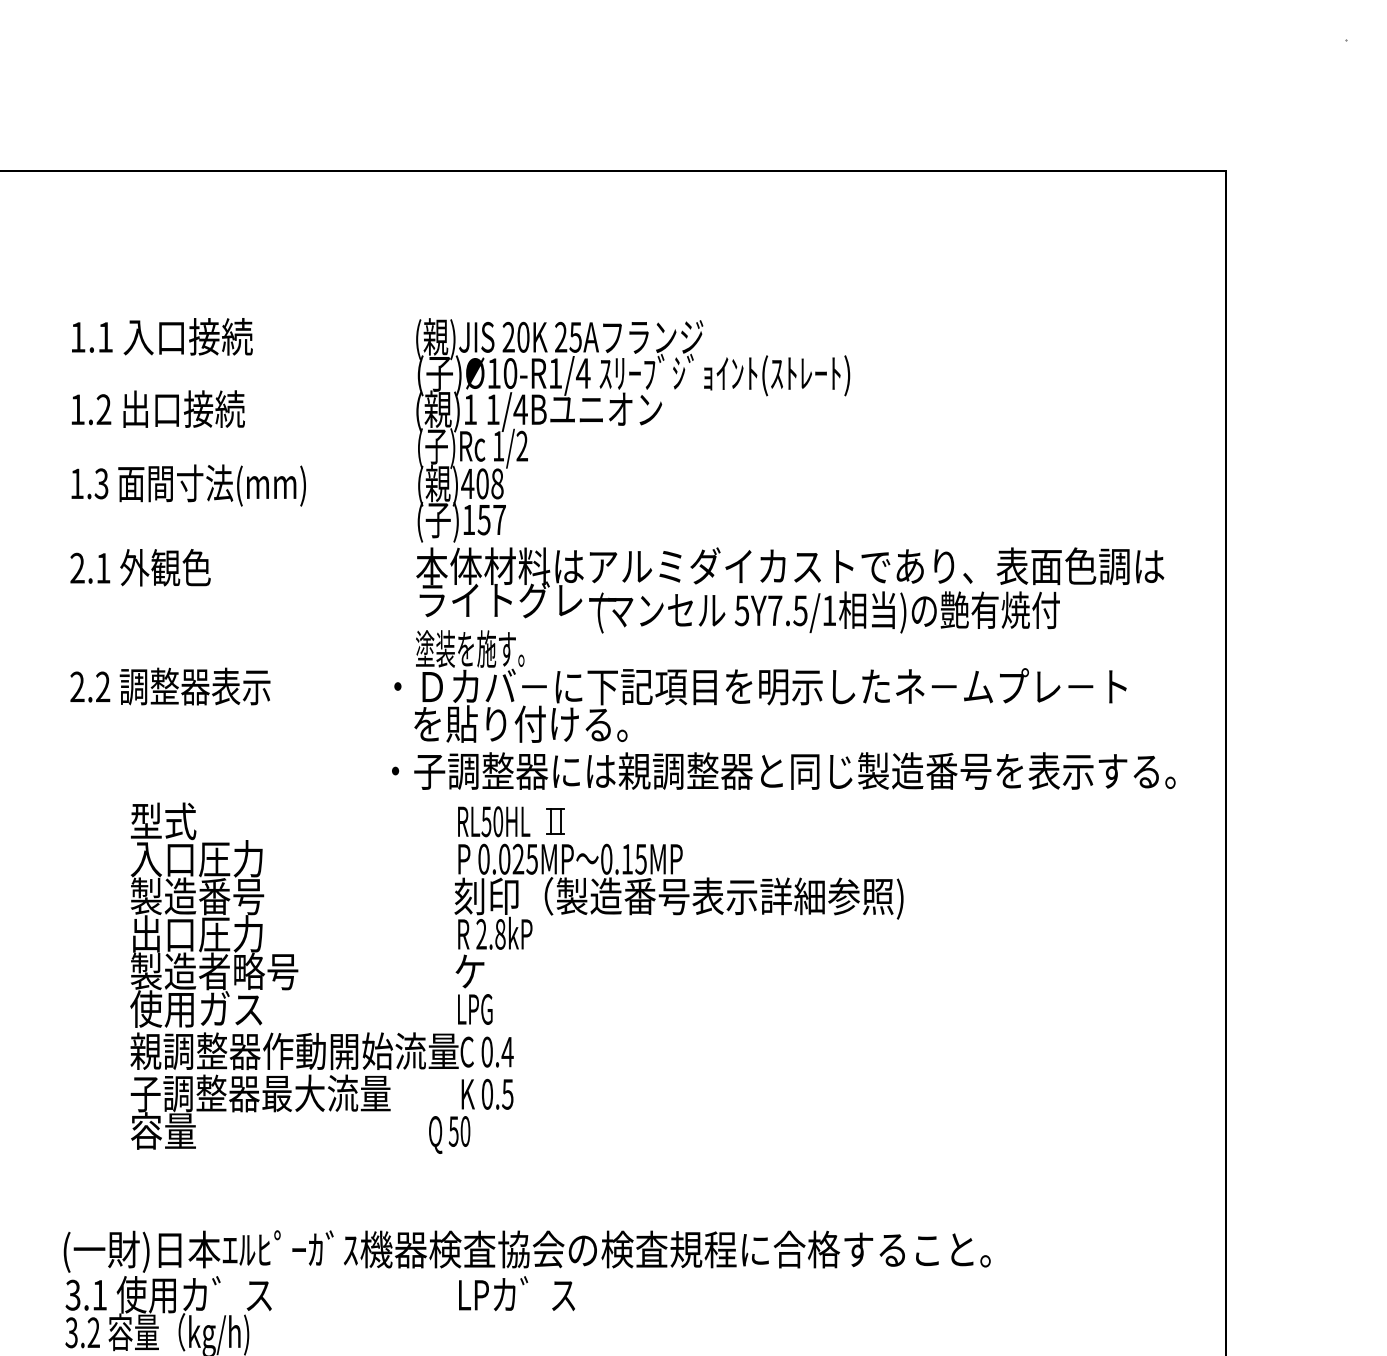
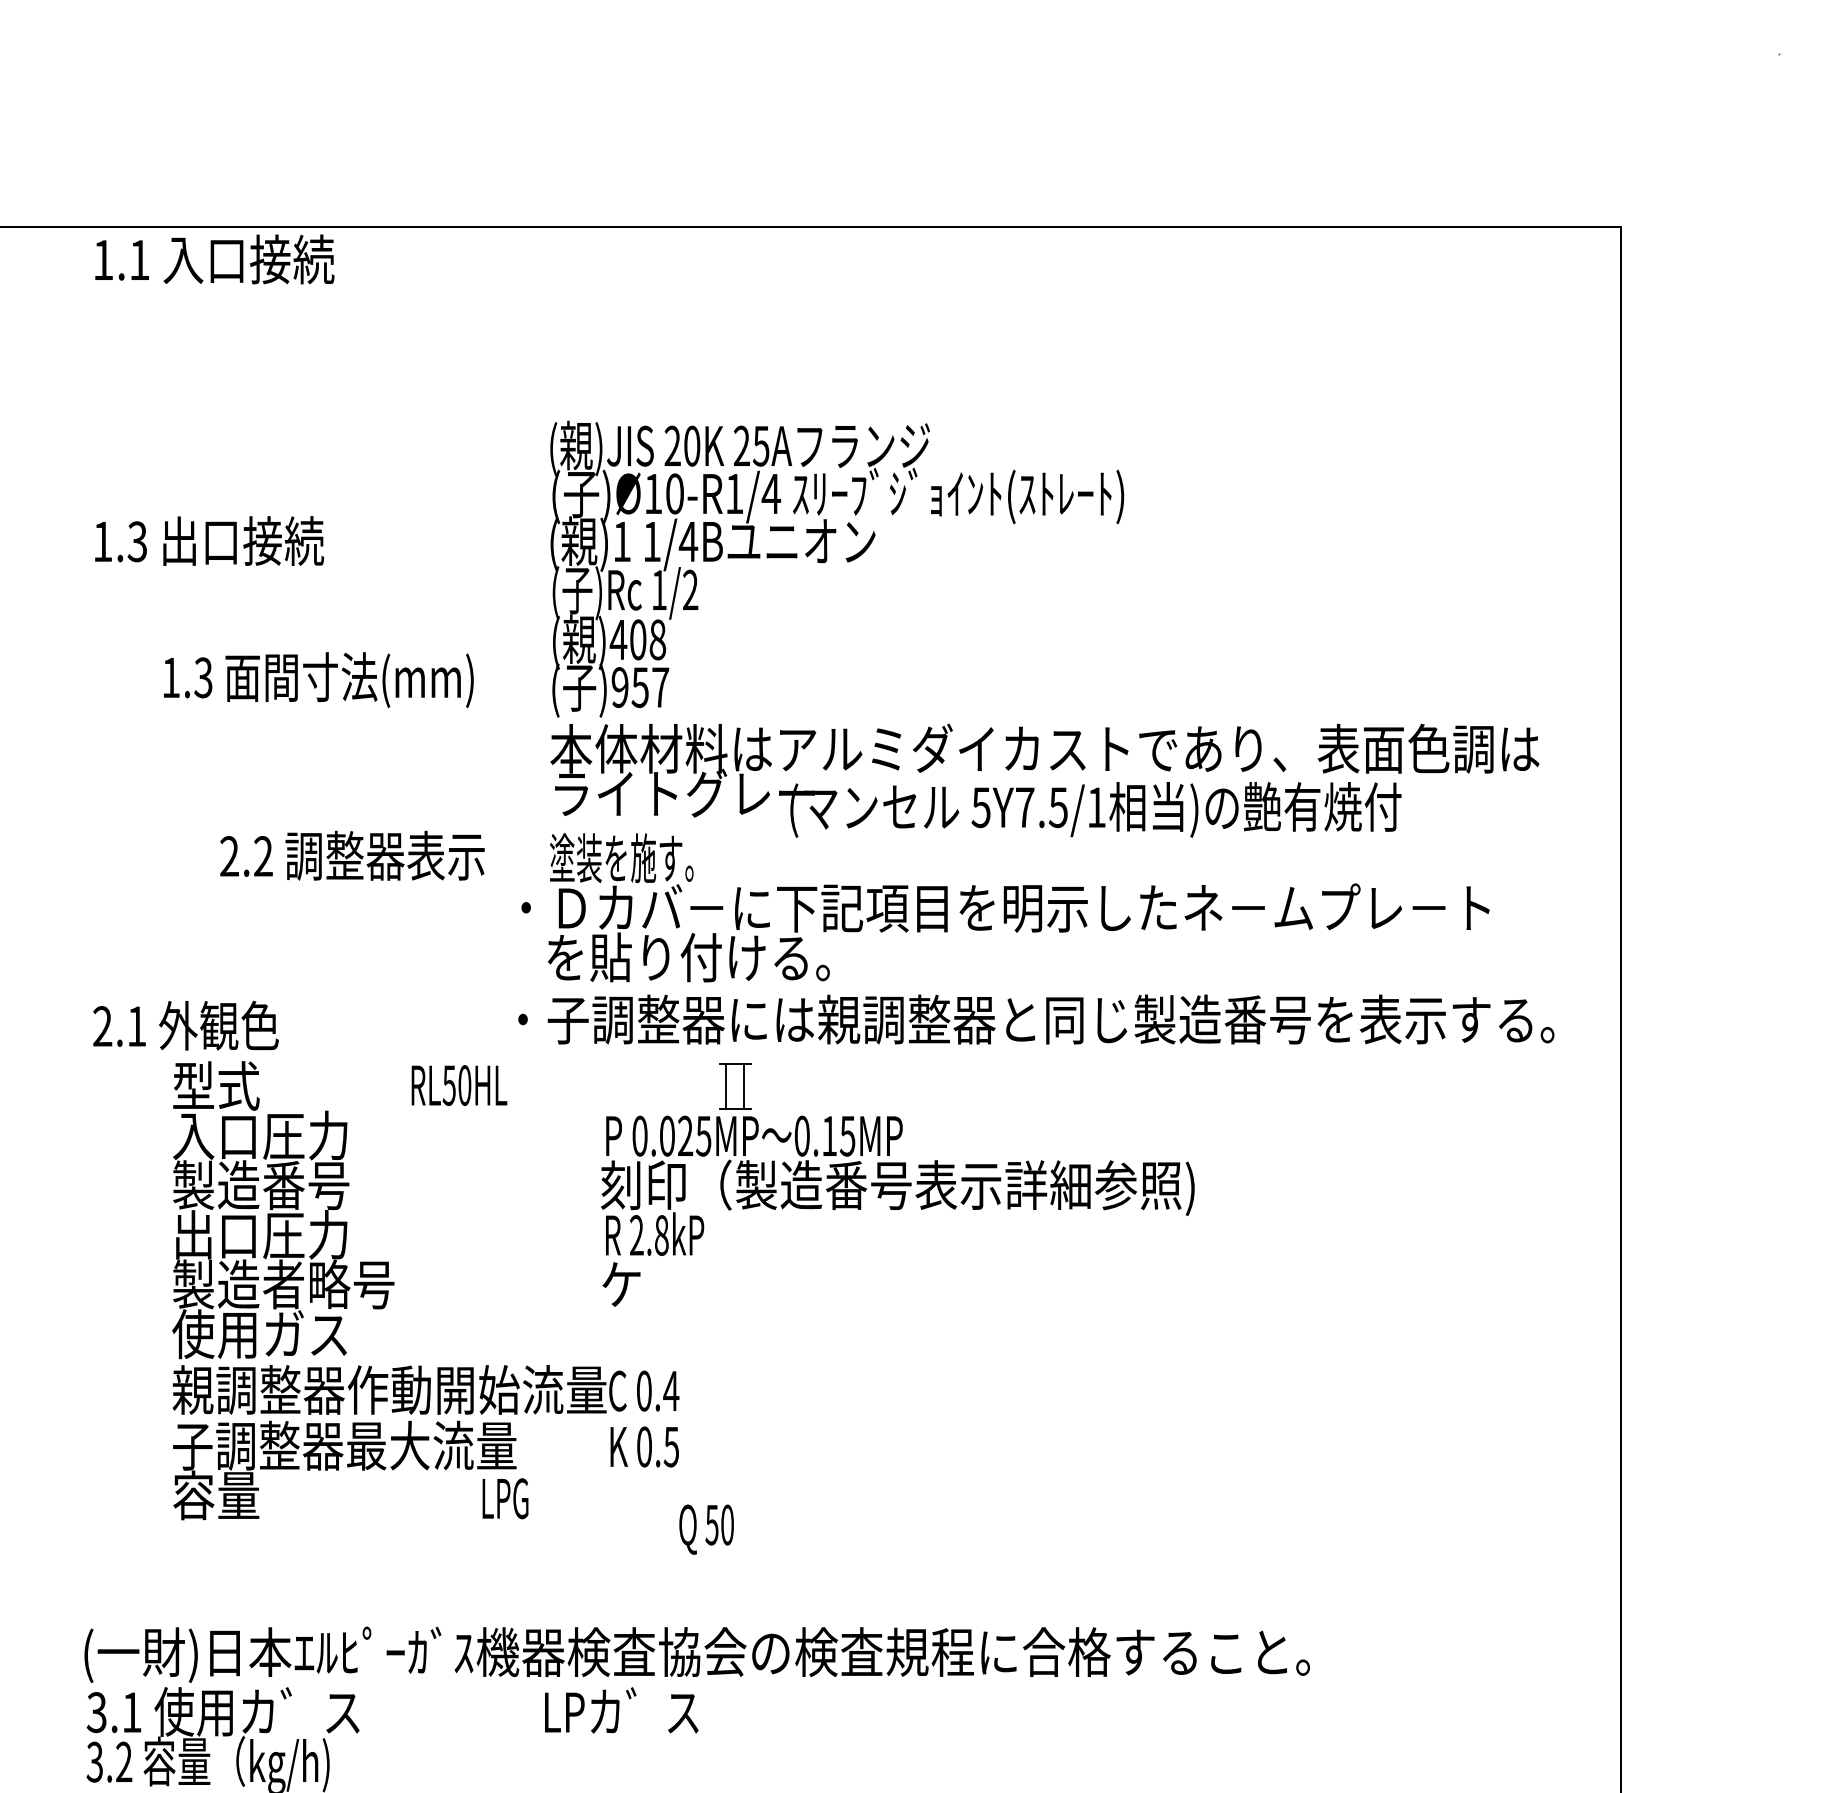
text: (162, 336) -> (214, 259), moved
text: (103, 410) -> (137, 542), 1.2 -> 1.3
text: (188, 485) -> (318, 679), moved
text: (468, 519) -> (619, 687), )157 -> )957
text: (140, 567) -> (185, 1025), moved
text: (170, 686) -> (352, 855), moved
part: (555, 820) -> (734, 1085), size x1.4
text: (494, 821) -> (459, 1085), moved
text: (475, 1009) -> (505, 1498), moved
text: (449, 1134) -> (706, 1529), moved
text: (516, 1293) -> (621, 1710), moved

